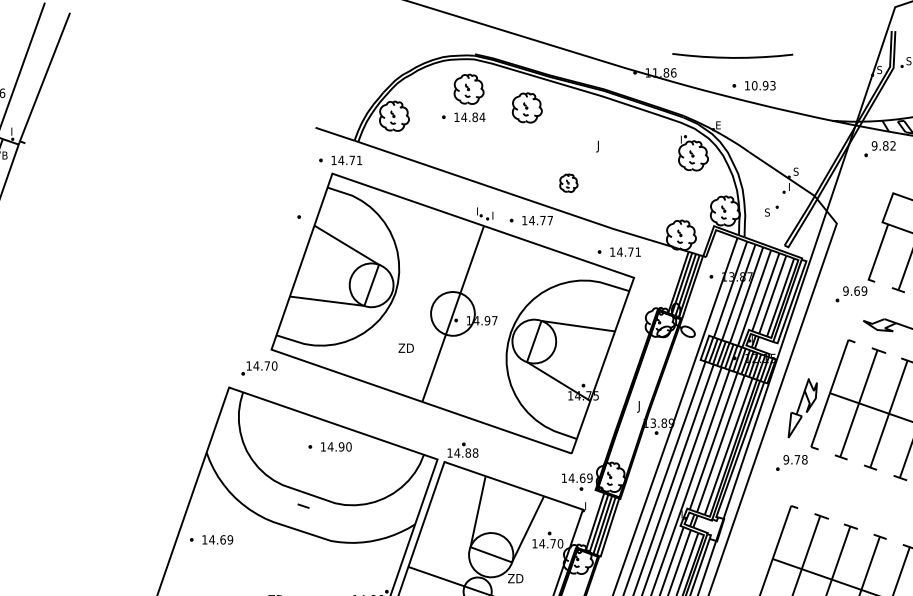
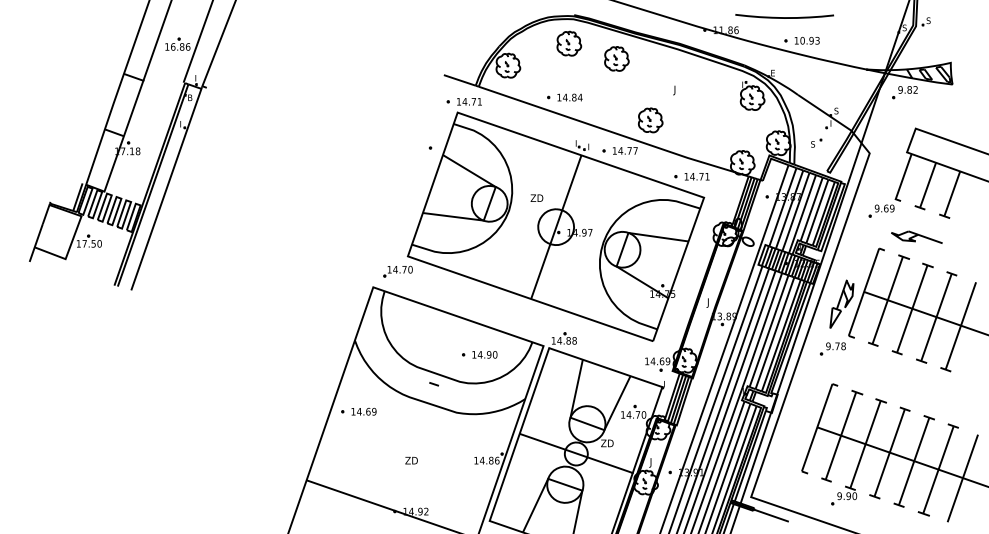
part: (463, 117) -> (564, 97), moved
part: (568, 183) -> (650, 120), size x1.67
text: (405, 347) -> (536, 197), moved
part: (329, 446) -> (479, 354), moved

